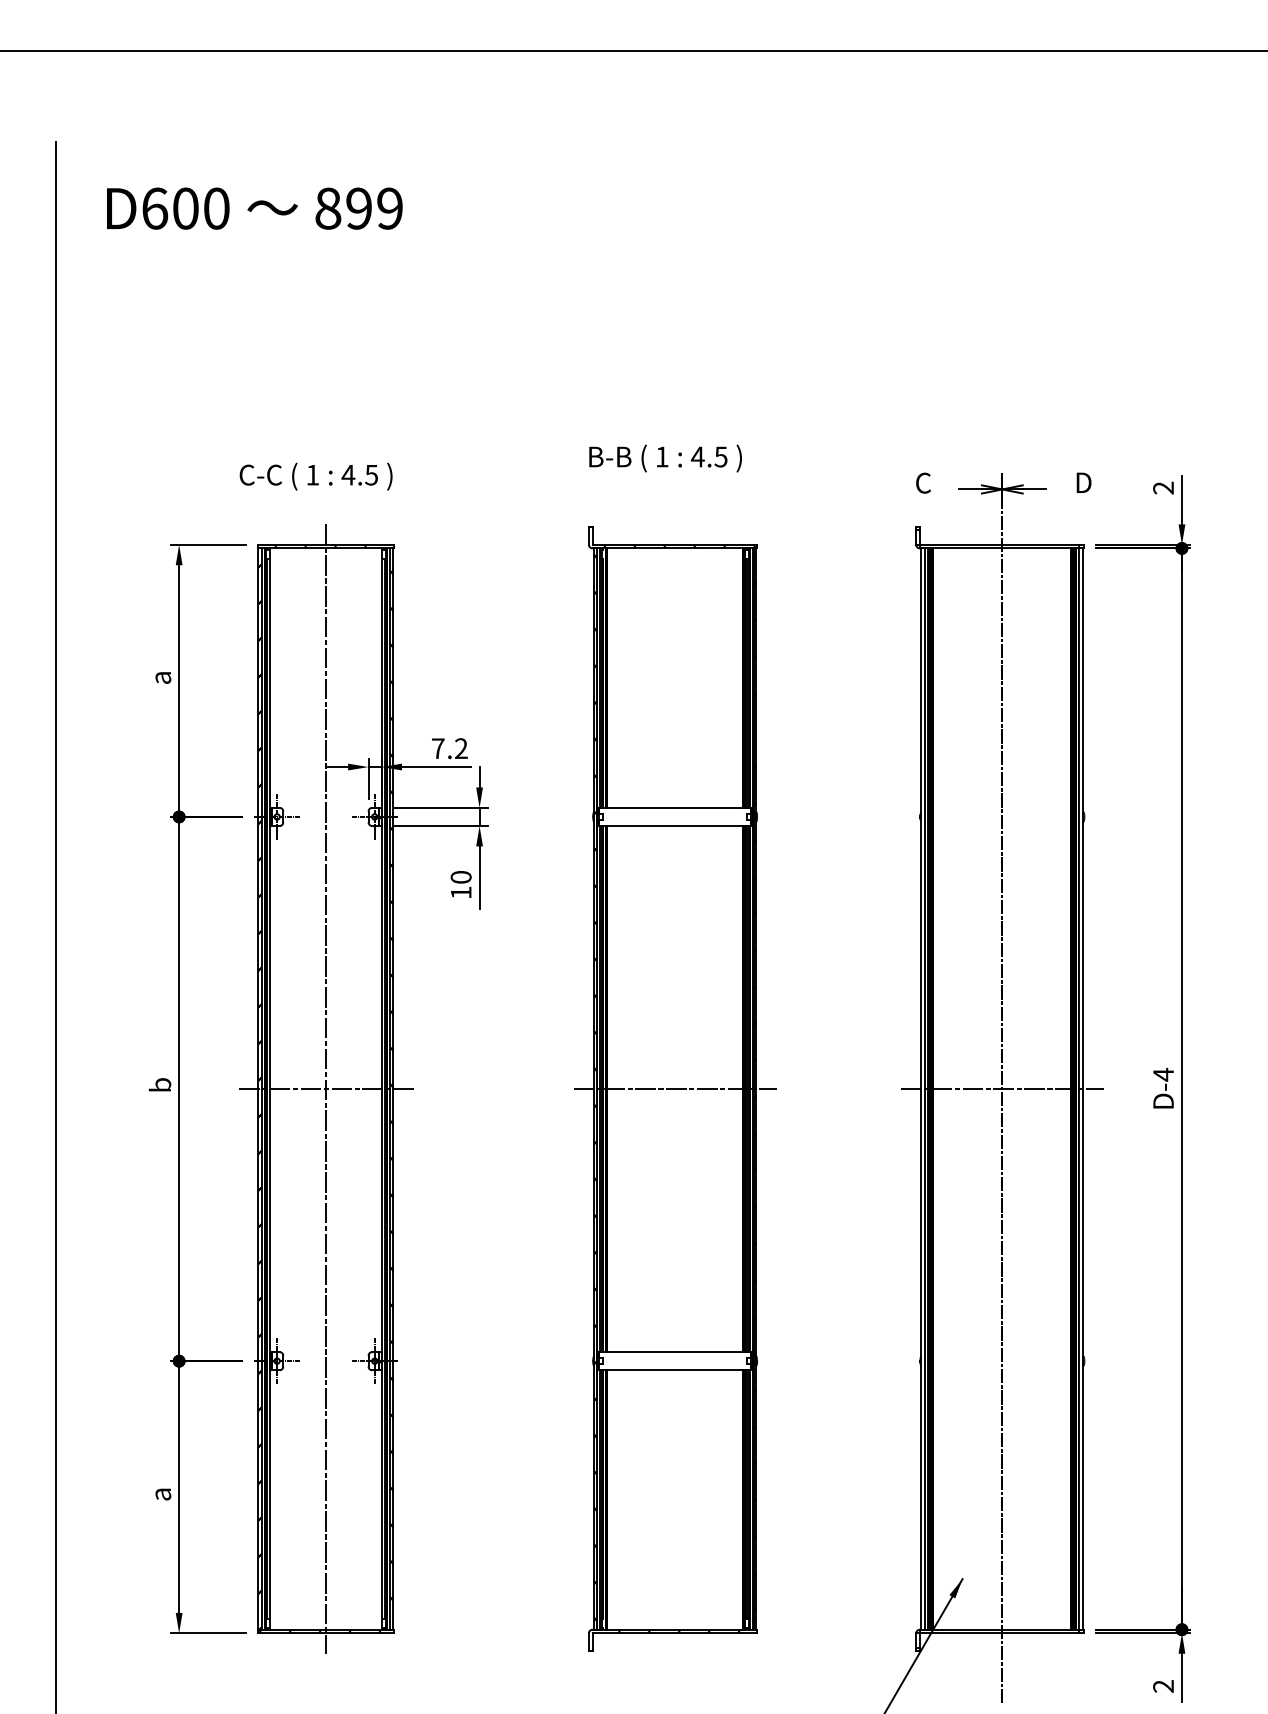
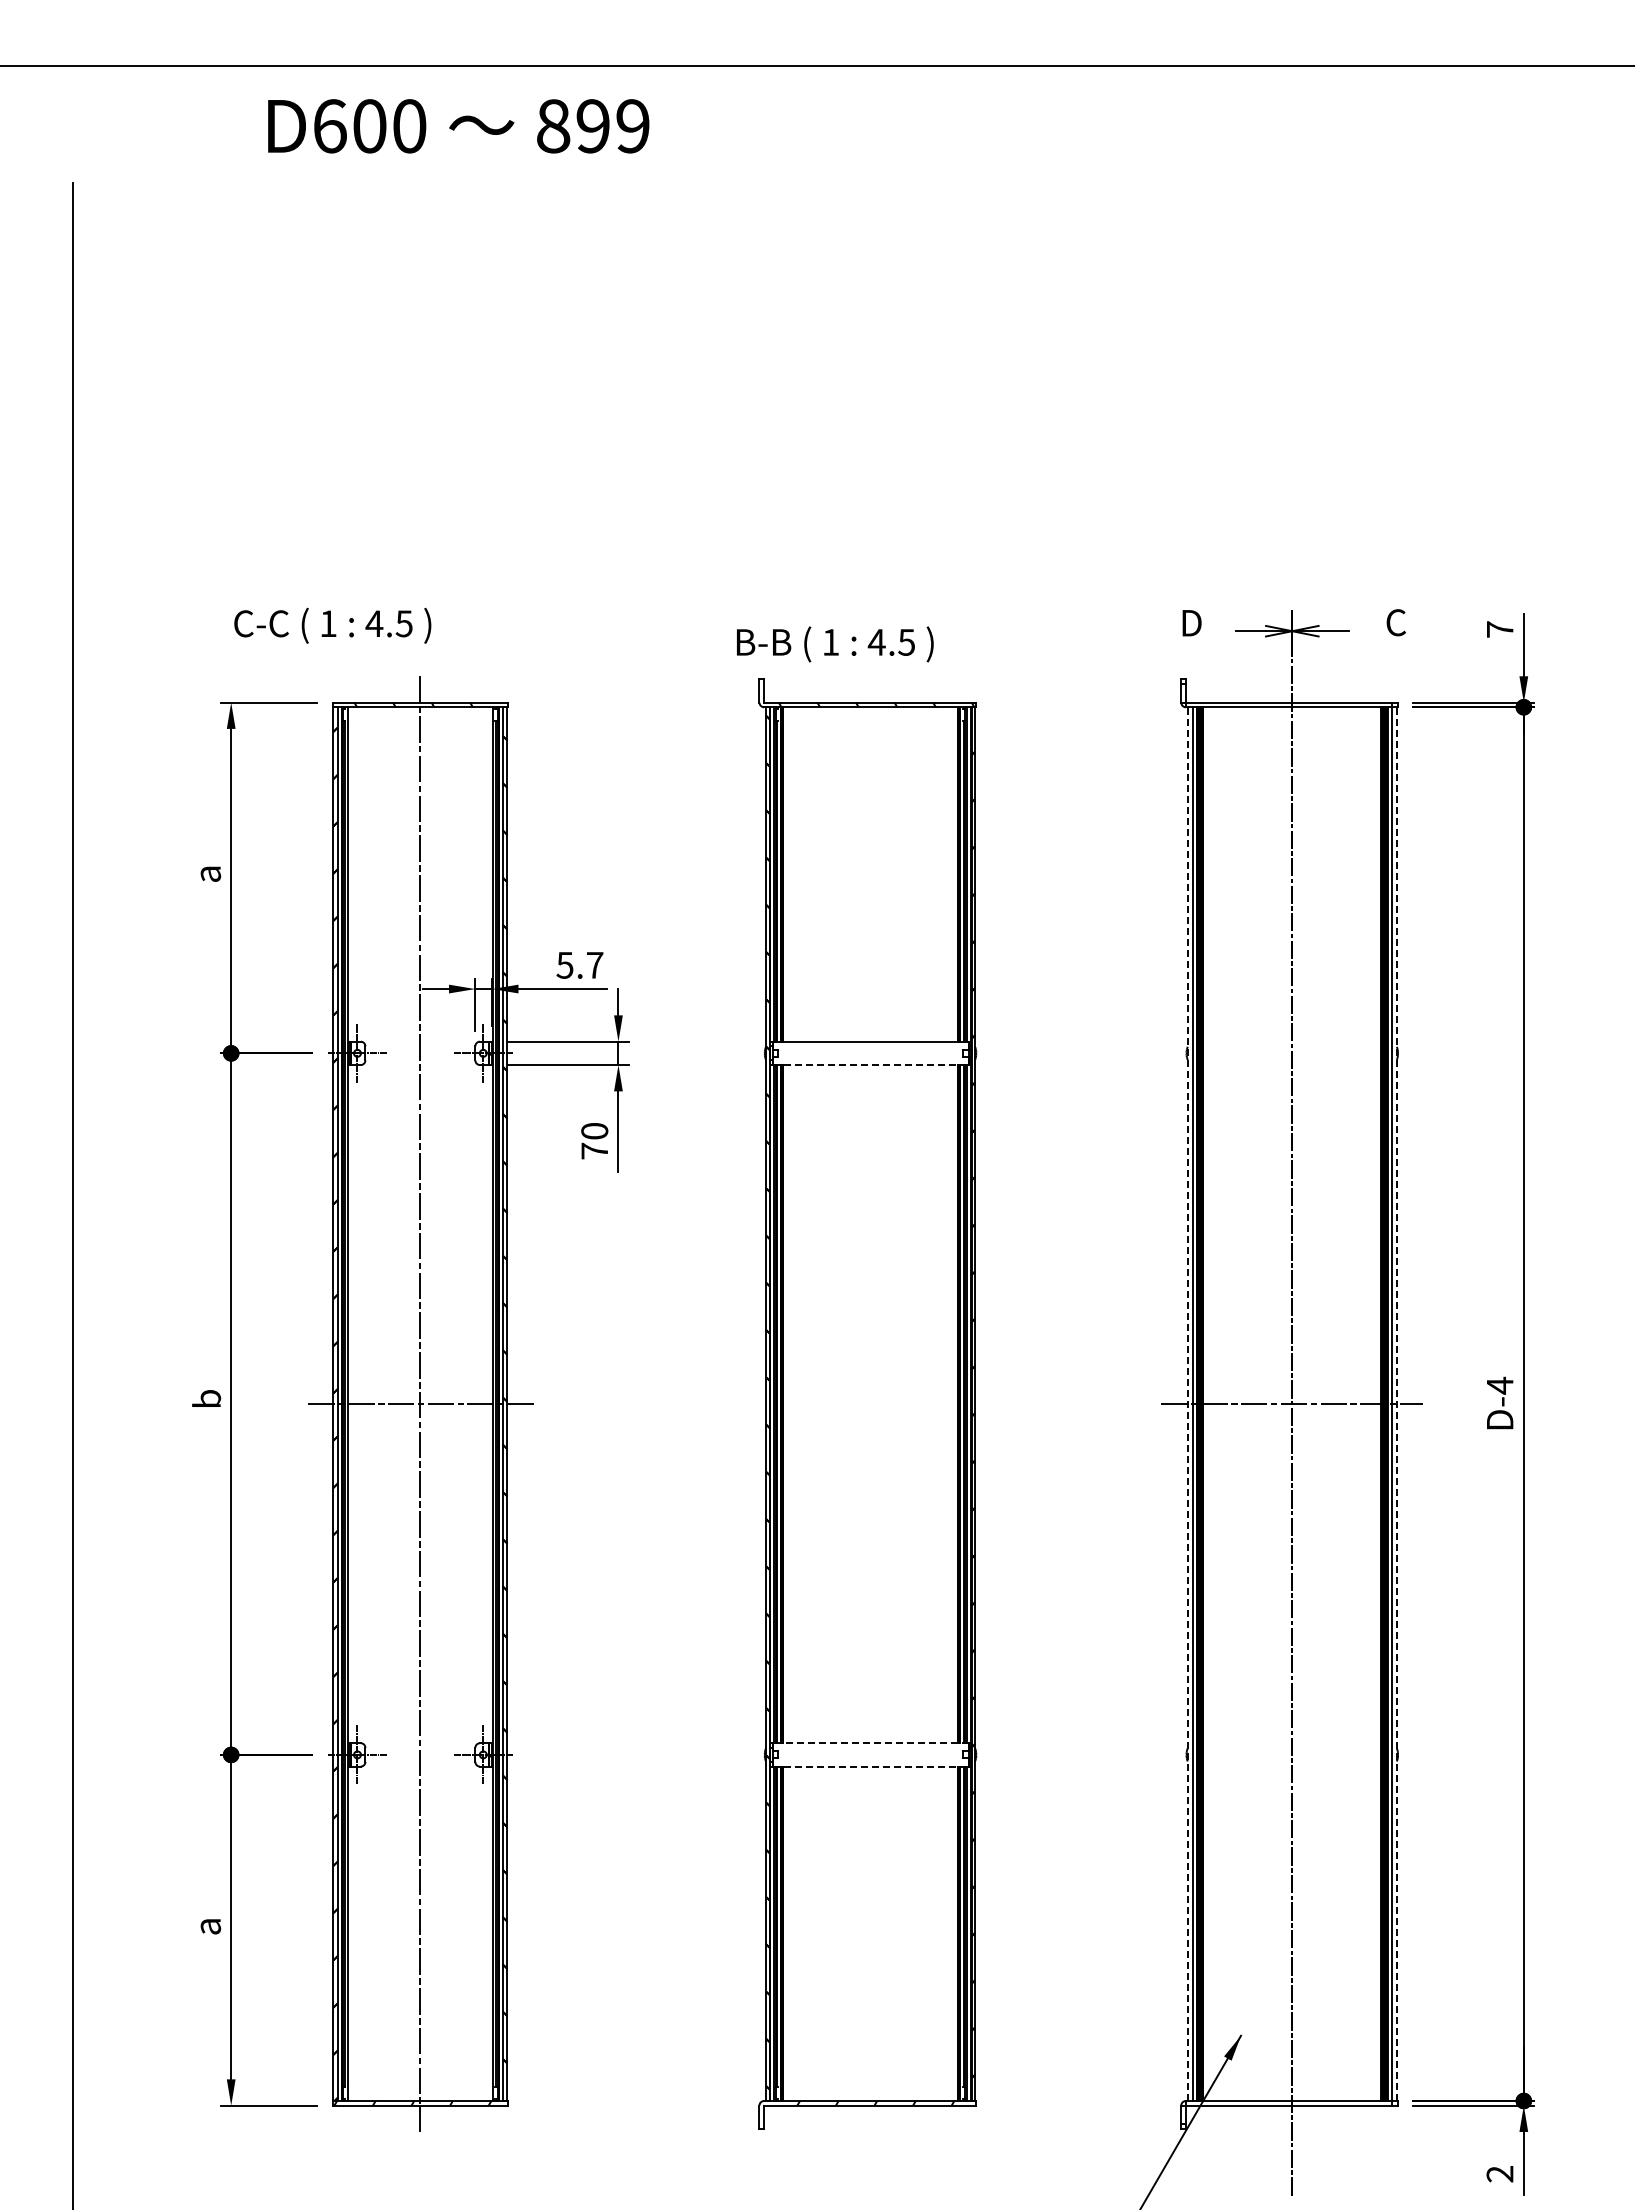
text: (254, 208) -> (458, 126), moved
text: (665, 458) -> (835, 644), moved
text: (315, 476) -> (332, 625), moved
text: (924, 482) -> (1191, 622), C -> D
text: (1083, 482) -> (1396, 622), D -> C
text: (1163, 488) -> (1499, 629), 2 -> 7
text: (449, 748) -> (579, 964), 7.2 -> 5.7
line: (675, 826) -> (870, 1065), solid -> dashed
text: (460, 892) -> (594, 1150), 10 -> 70
line: (675, 1089) -> (870, 1404), removed
line: (921, 1089) -> (1187, 1404), solid -> dashed
line: (1083, 1089) -> (1396, 1404), solid -> dashed
line: (675, 1352) -> (870, 1743), solid -> dashed
line: (675, 1370) -> (870, 1766), solid -> dashed

